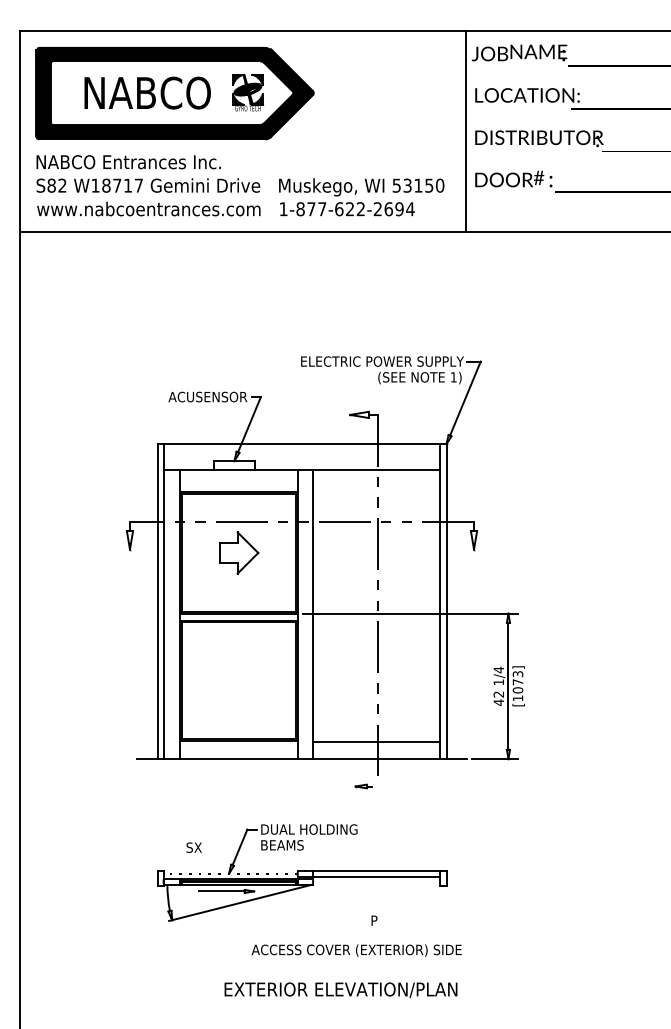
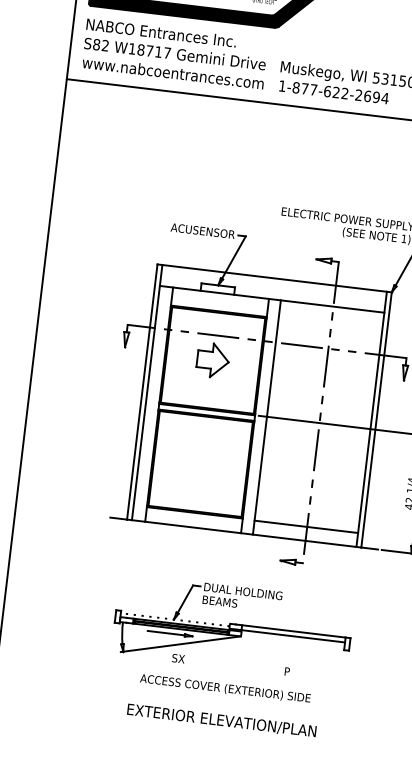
part: (363, 786) -> (291, 561), size x1.67
text: (193, 847) -> (177, 658), moved
text: (356, 950) -> (225, 688), moved
text: (340, 989) -> (221, 720), moved

